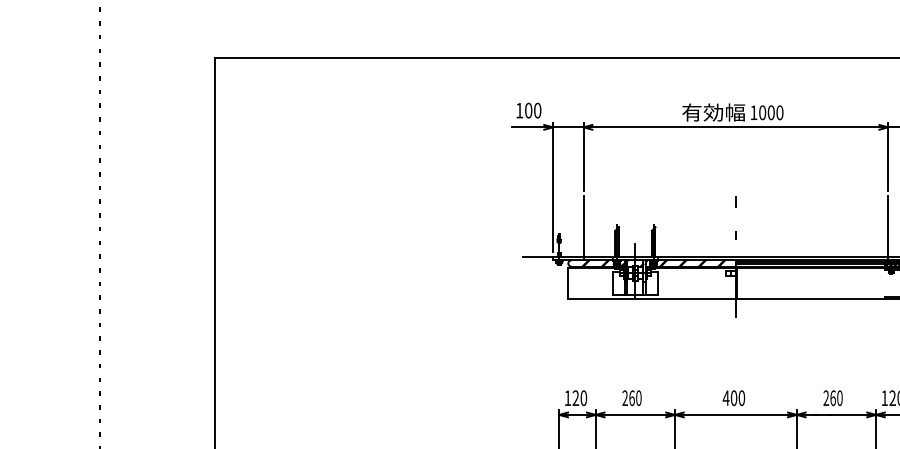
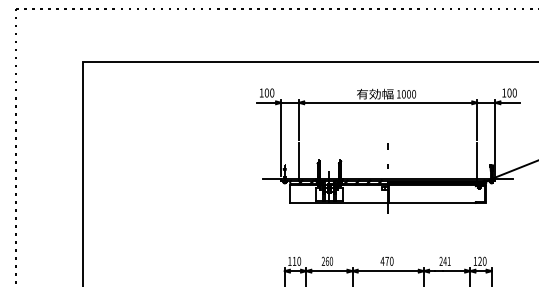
text: (575, 396) -> (294, 260), 120 -> 110
text: (732, 396) -> (386, 260), 400 -> 470
text: (835, 396) -> (446, 260), 260 -> 241

